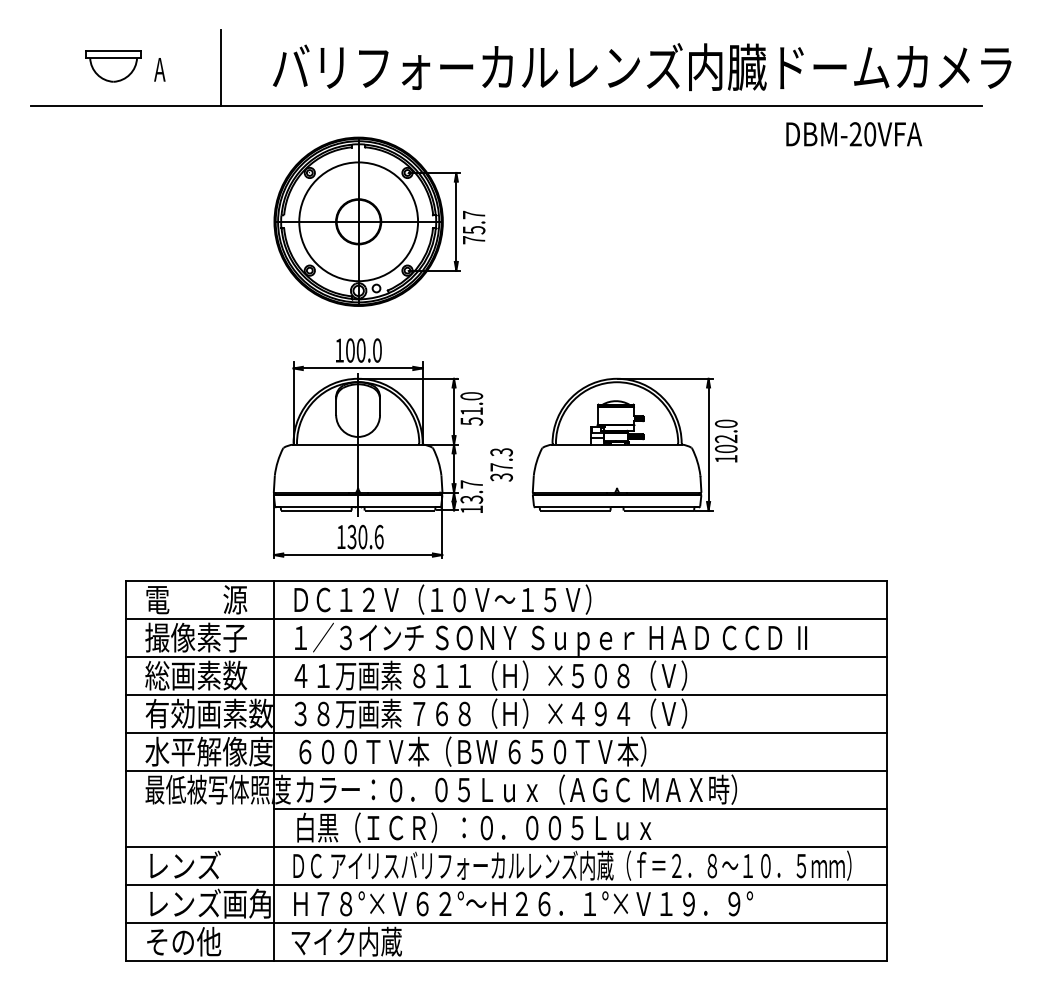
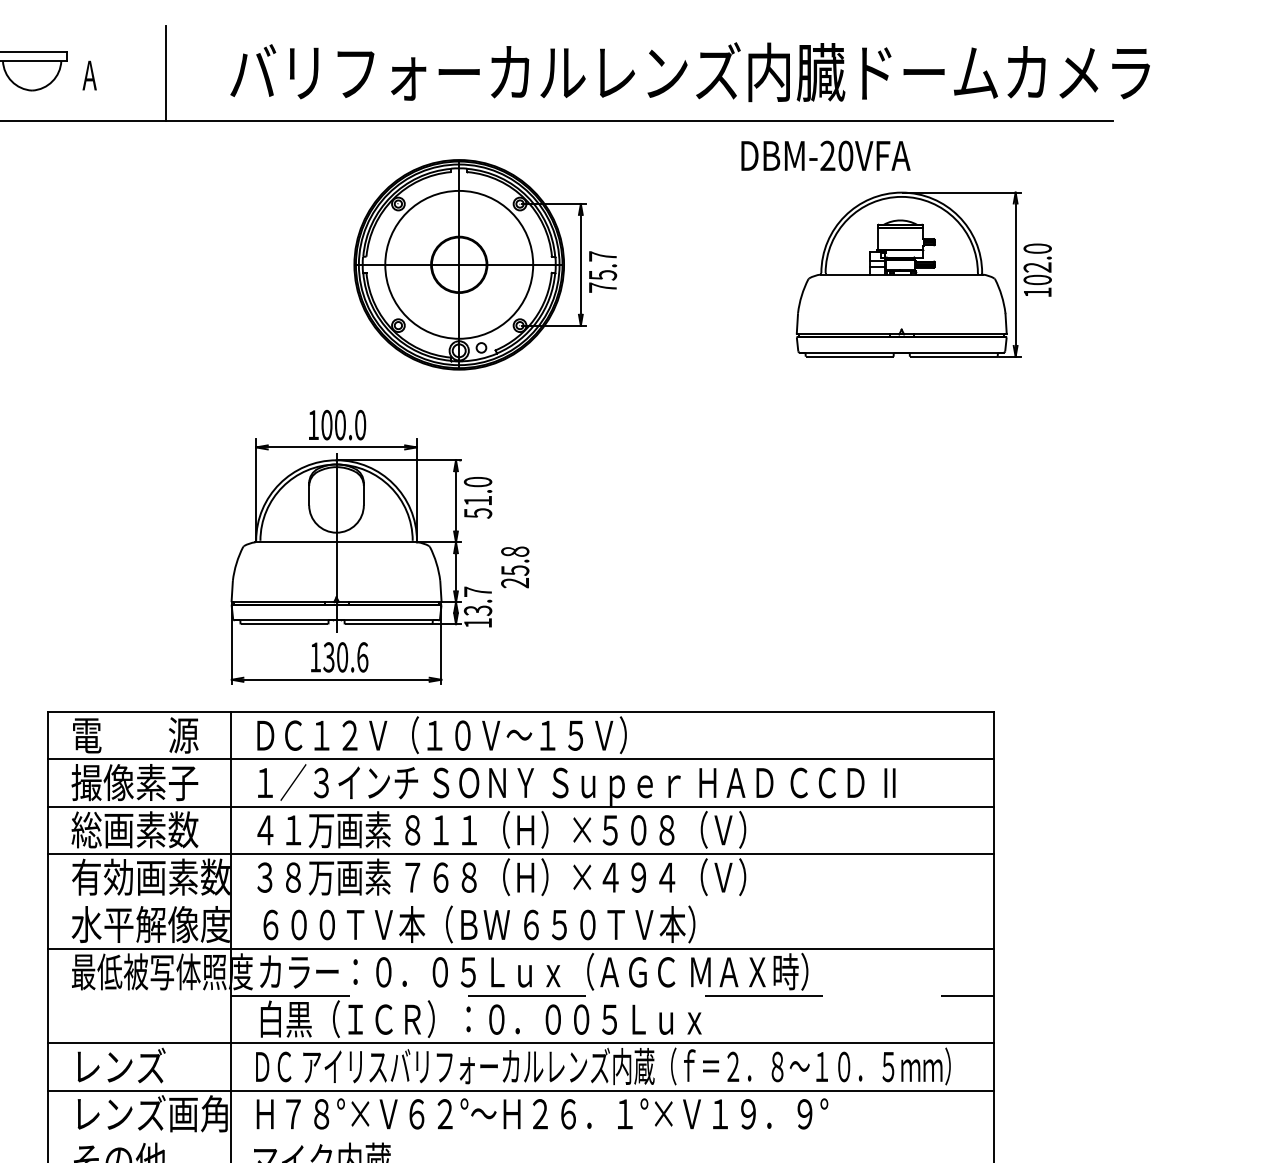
text: (854, 134) -> (826, 156), moved
part: (379, 221) -> (485, 264), moved
part: (634, 444) -> (923, 274), moved
text: (501, 464) -> (515, 566), 37.3 -> 25.8
line: (506, 733) -> (521, 901), removed
line: (580, 809) -> (613, 996), solid -> dashed
line: (506, 923) -> (521, 1138), removed

